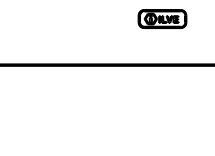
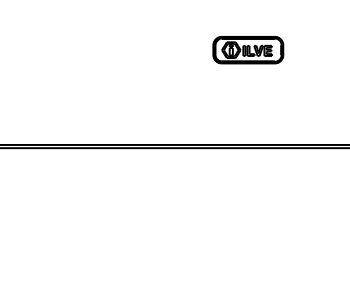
part: (162, 18) -> (248, 49), size x0.7

